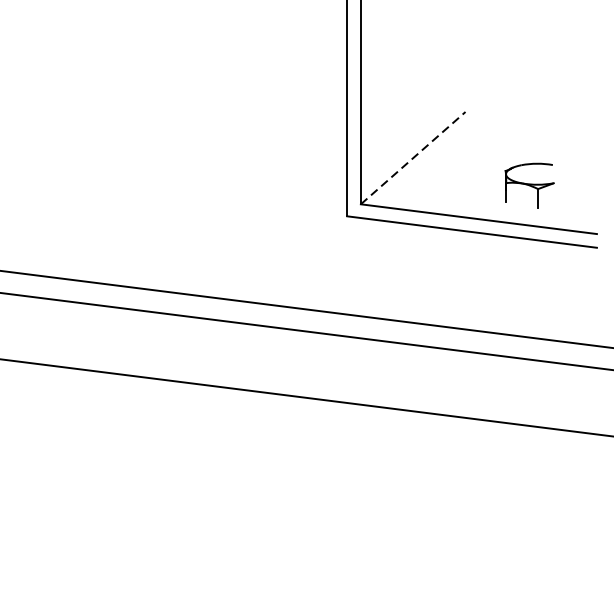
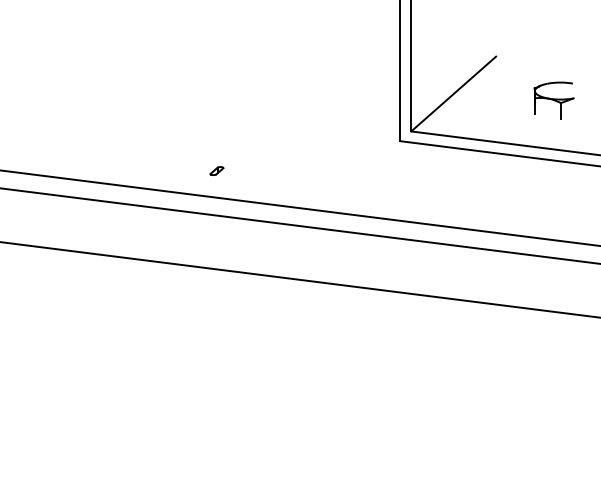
line: (412, 158) -> (453, 94), dashed -> solid
part: (528, 185) -> (553, 100), moved
part: (120, 252) -> (216, 170), added

